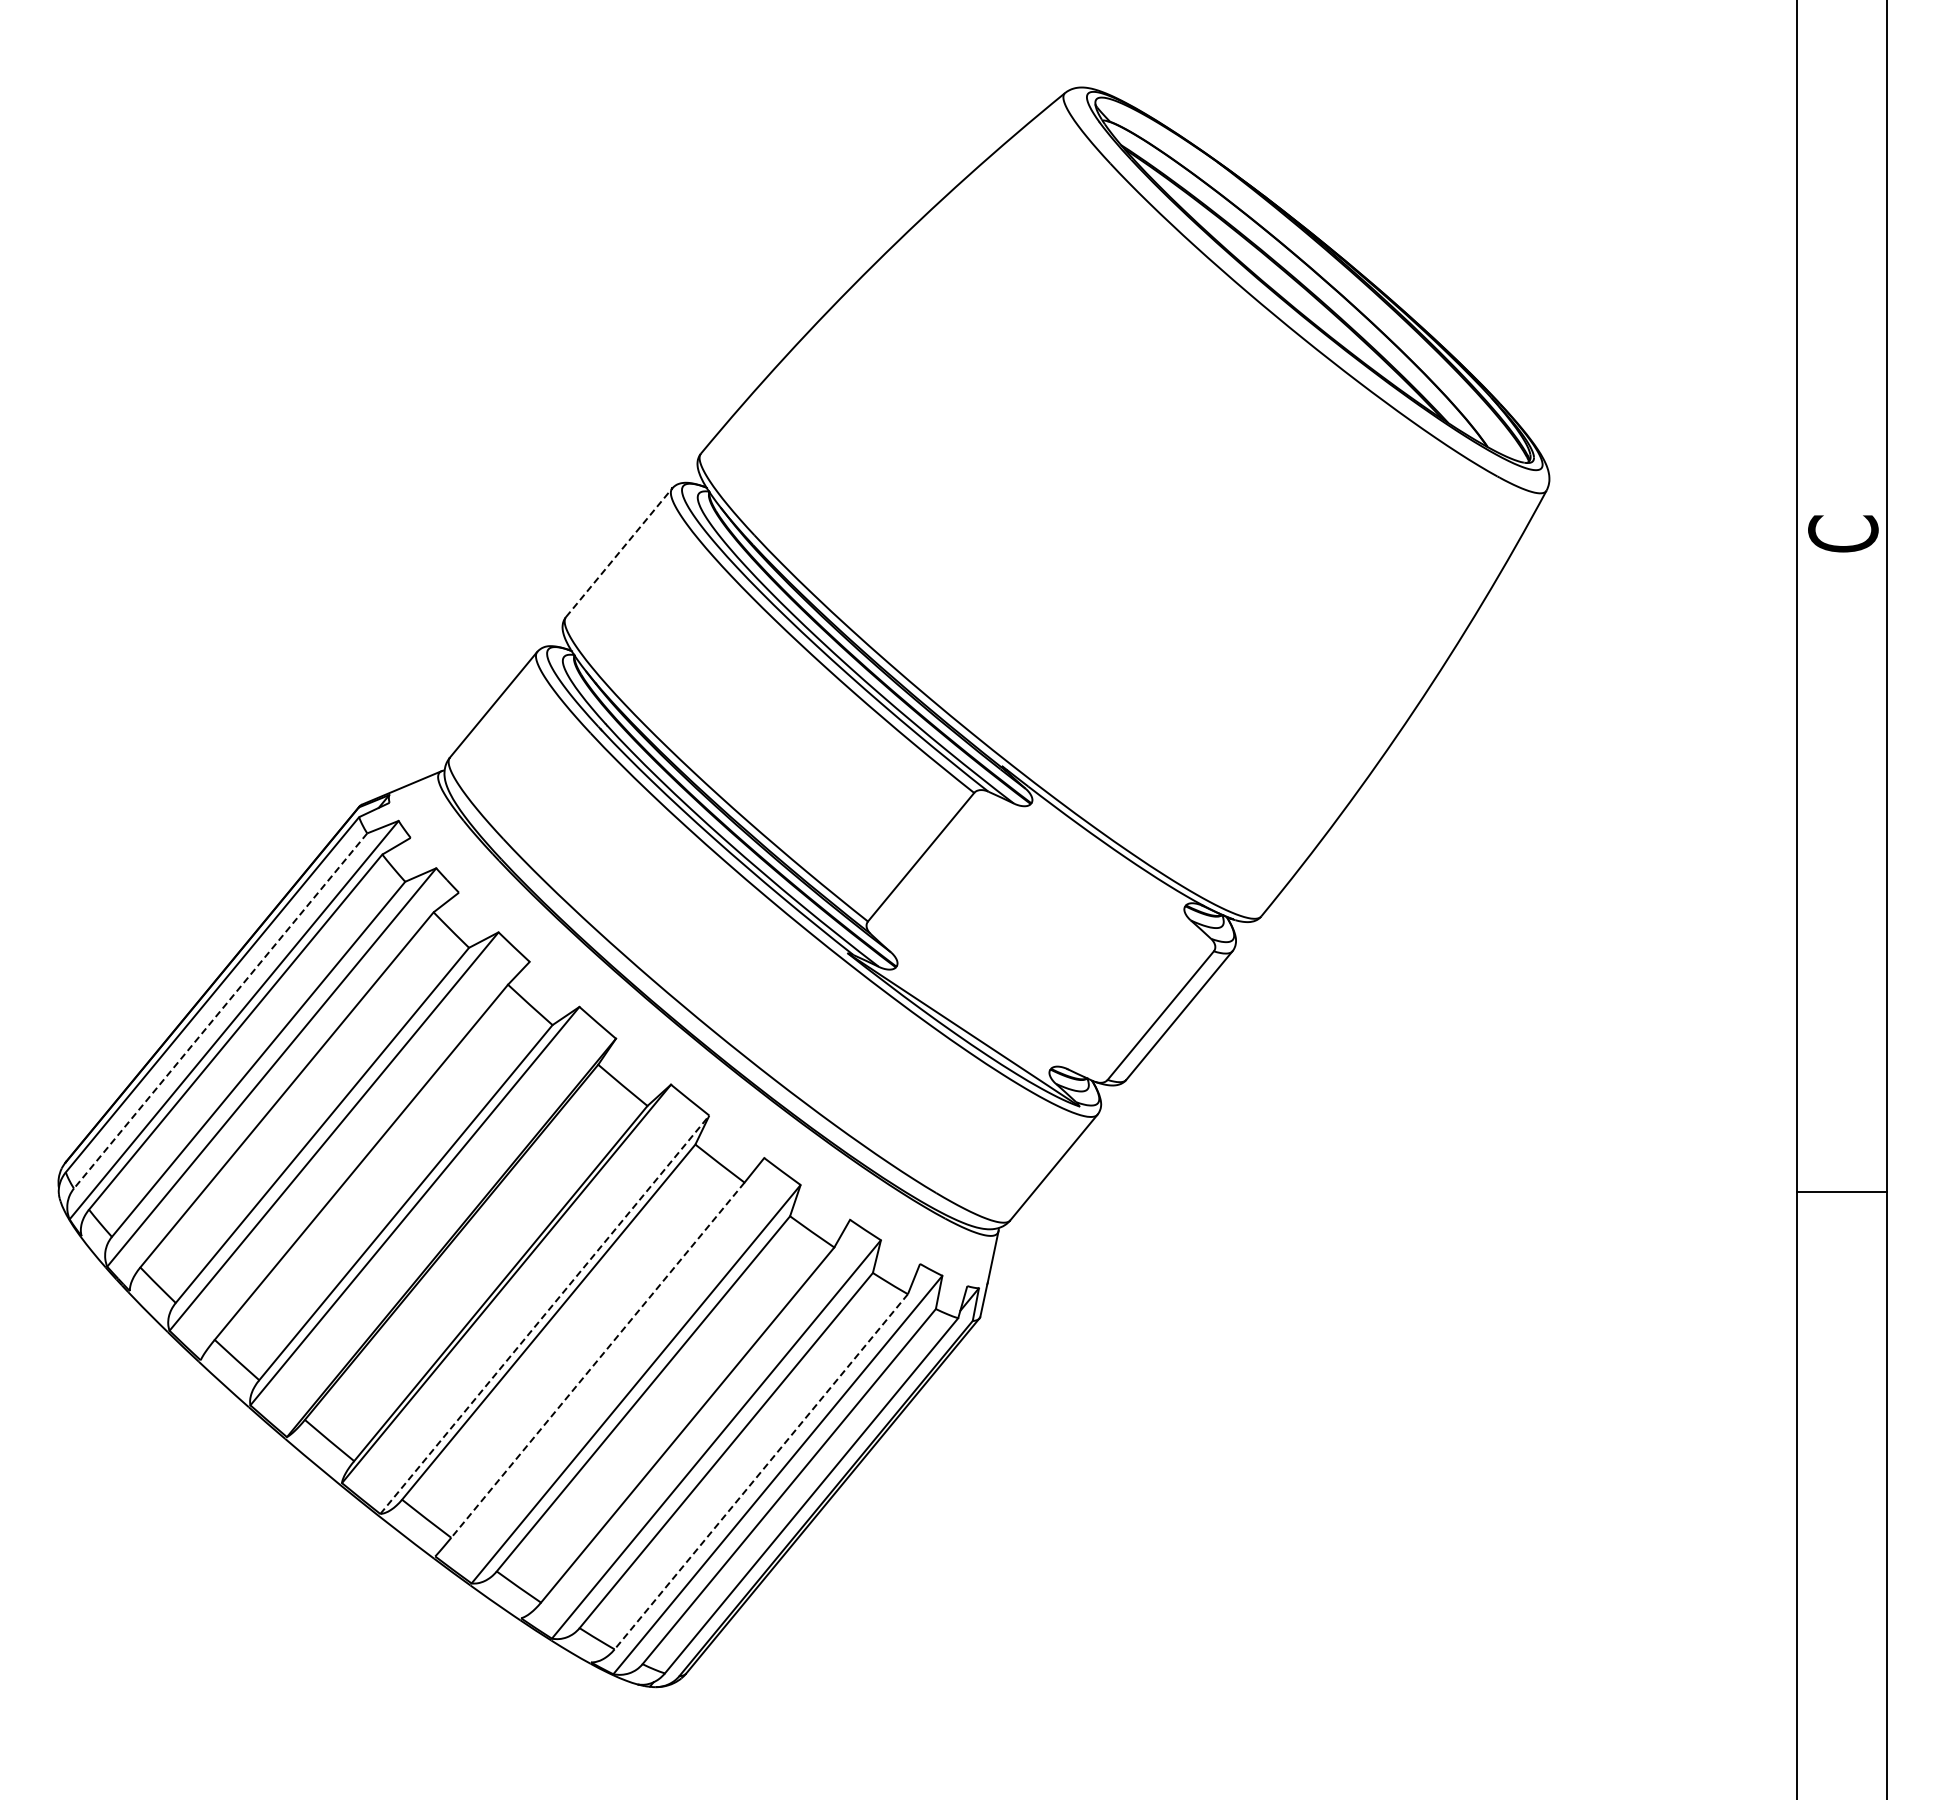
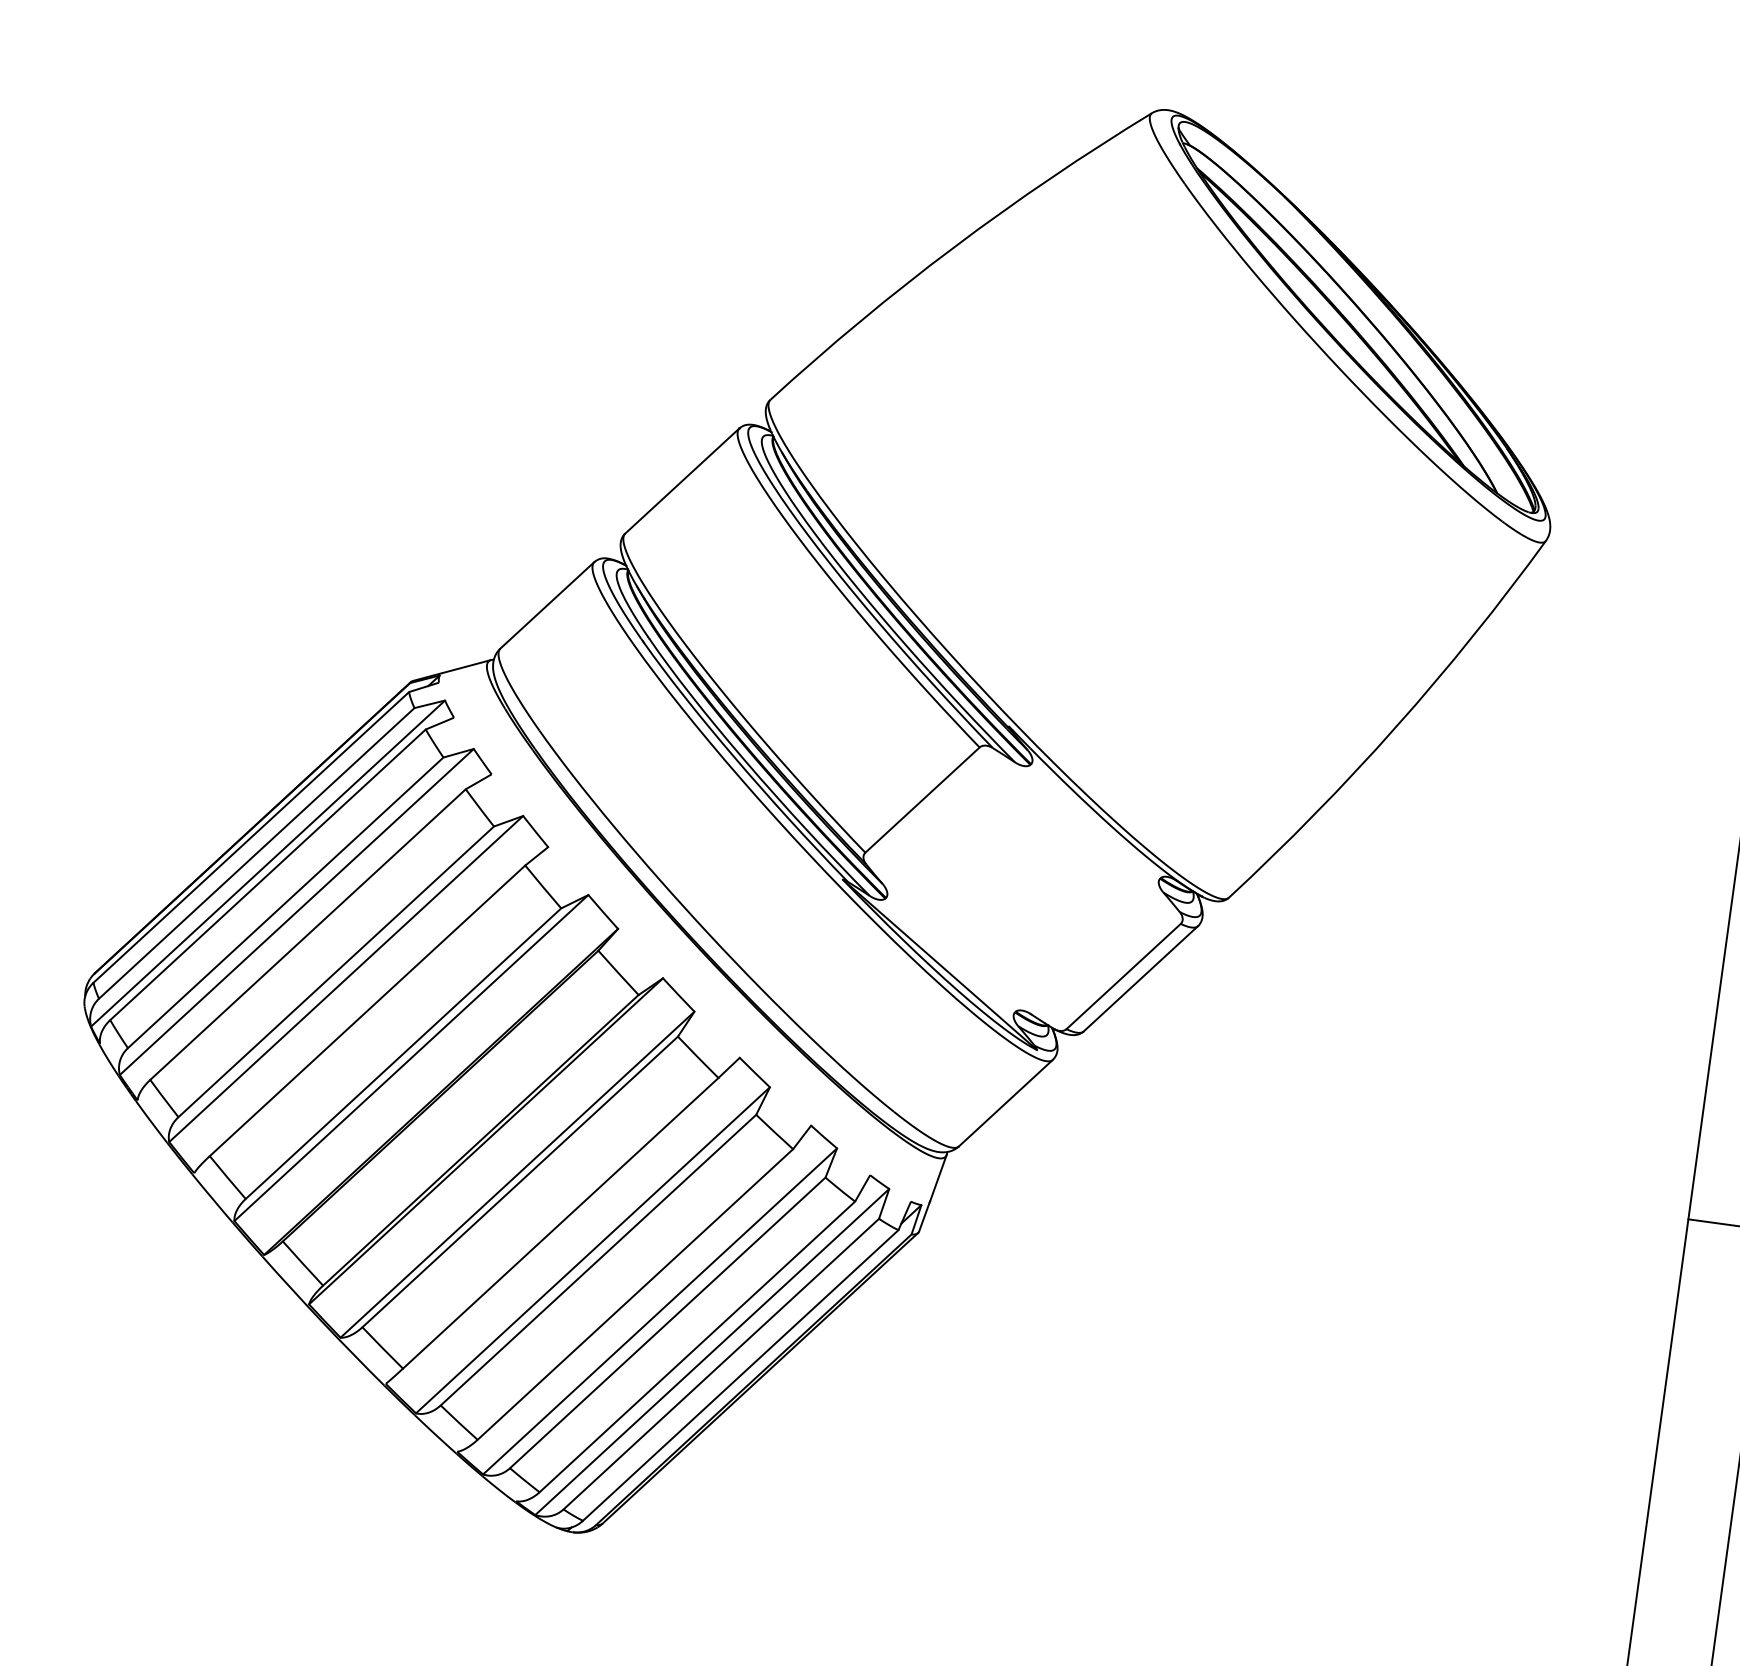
line: (619, 552) -> (682, 480), dashed -> solid
line: (220, 1011) -> (256, 853), dashed -> solid
line: (545, 1314) -> (518, 1174), dashed -> solid
line: (597, 1360) -> (560, 1223), dashed -> solid
line: (760, 1472) -> (696, 1347), dashed -> solid

